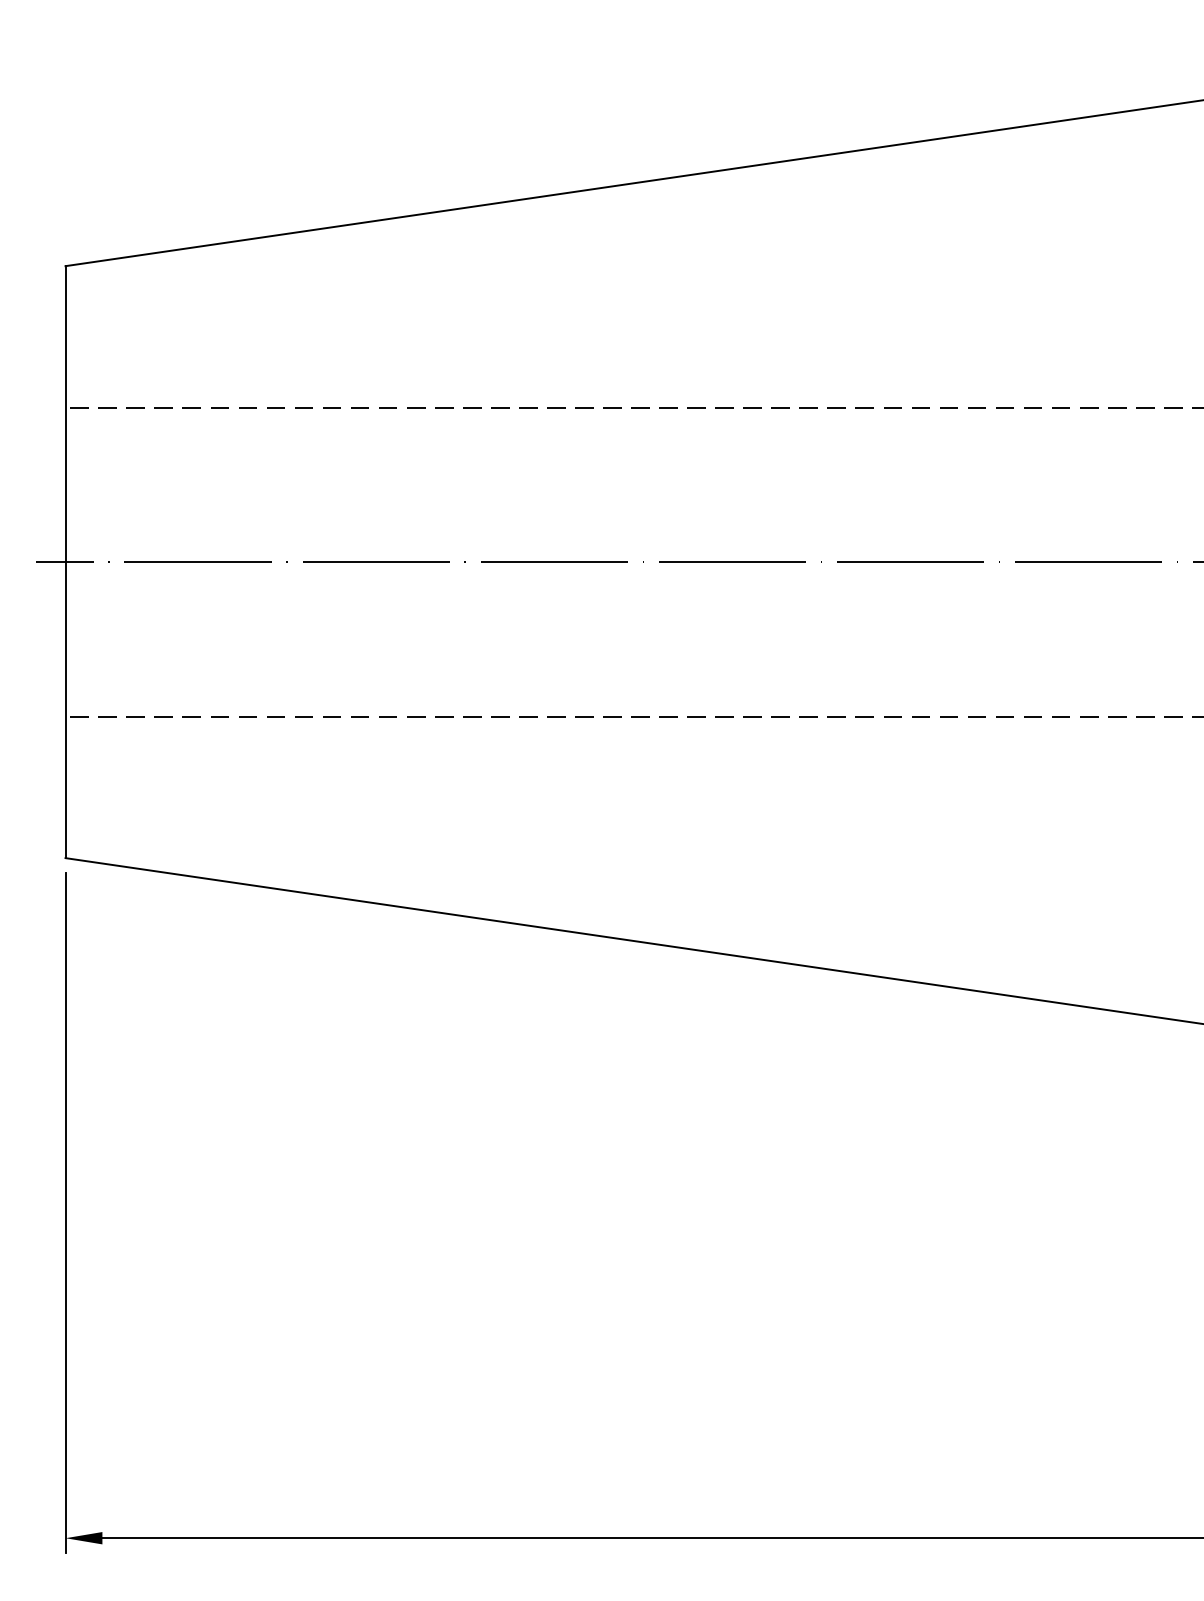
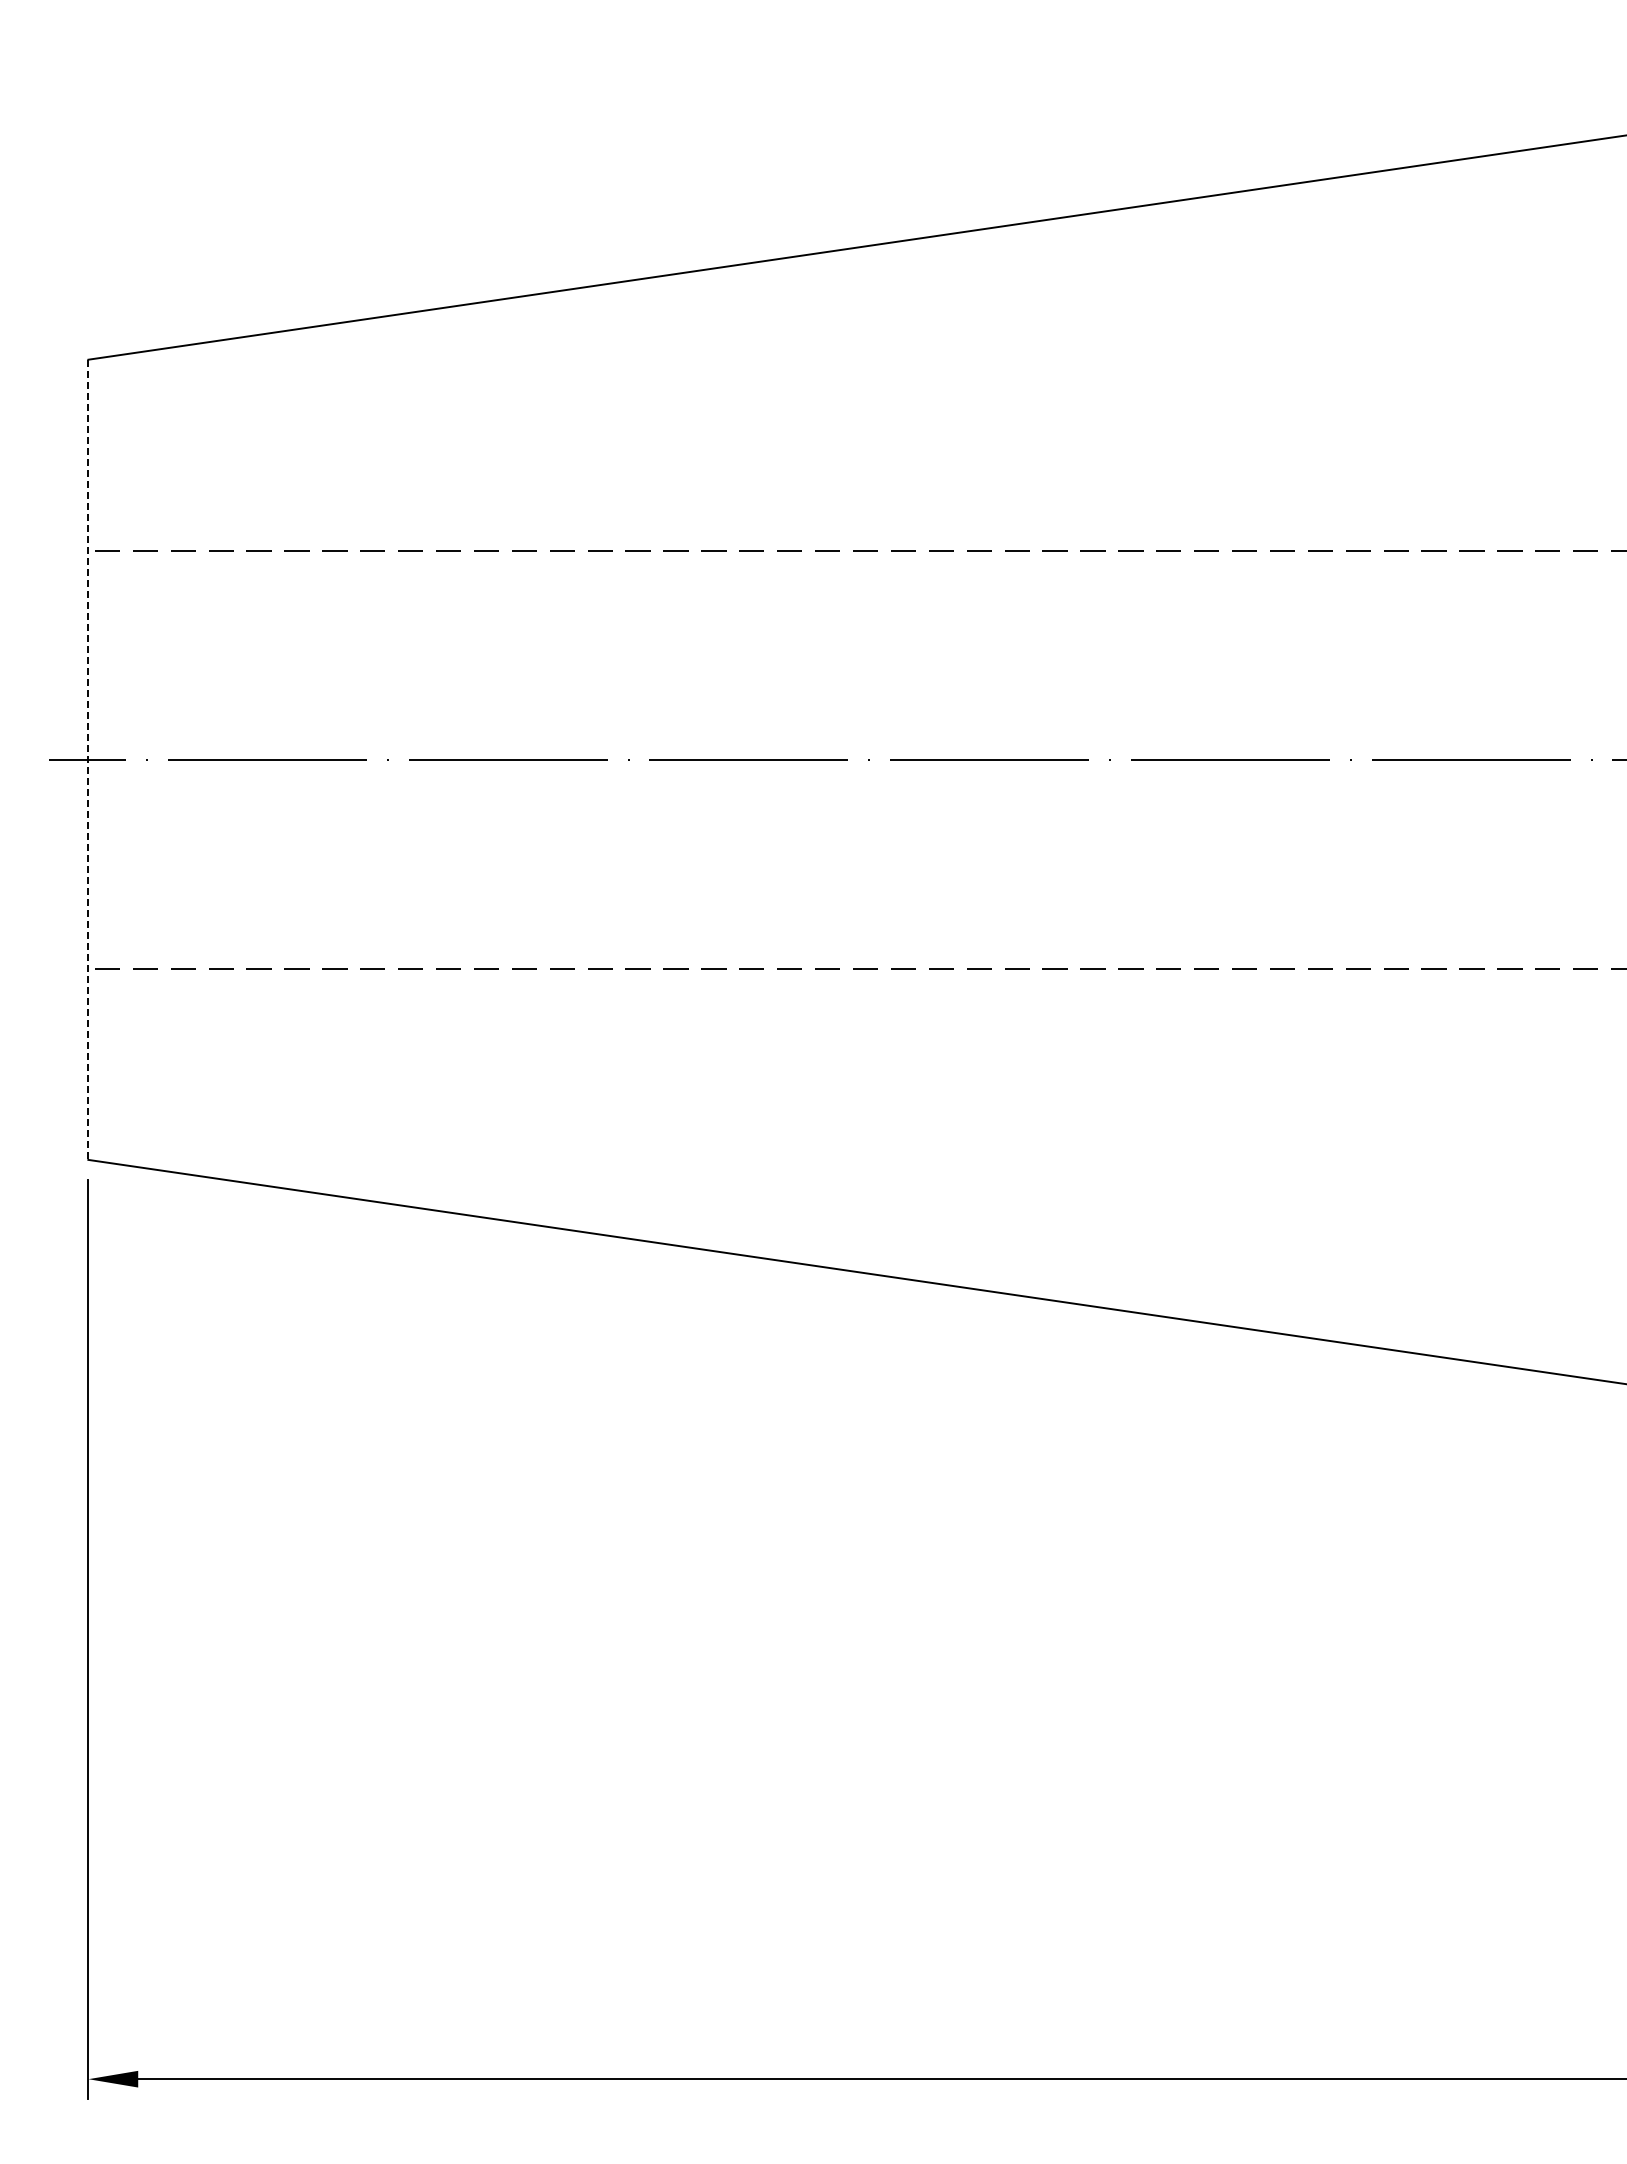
line: (65, 562) -> (88, 760), solid -> dashed

